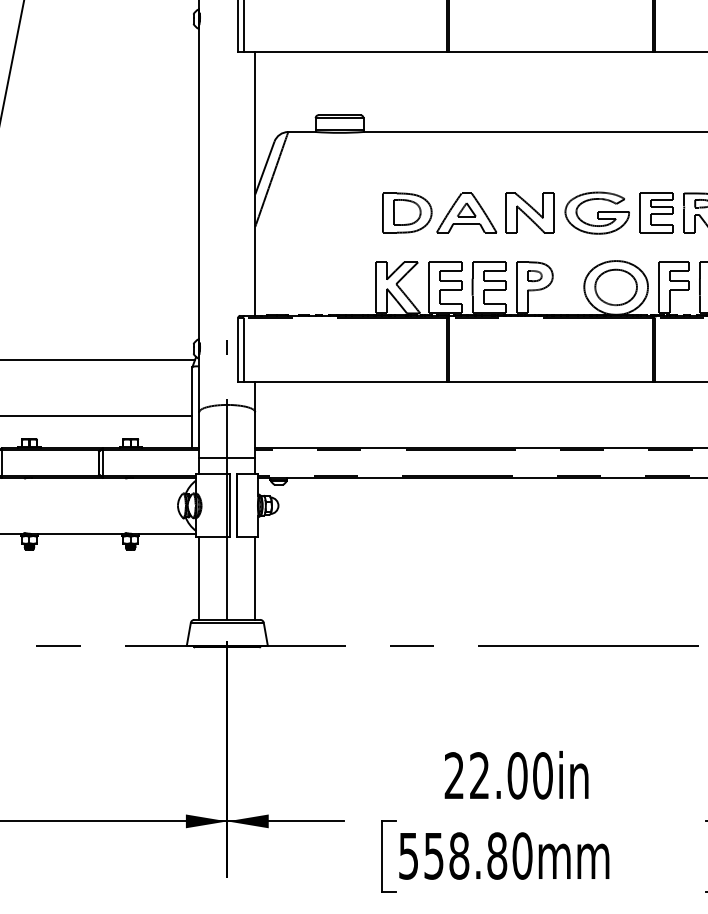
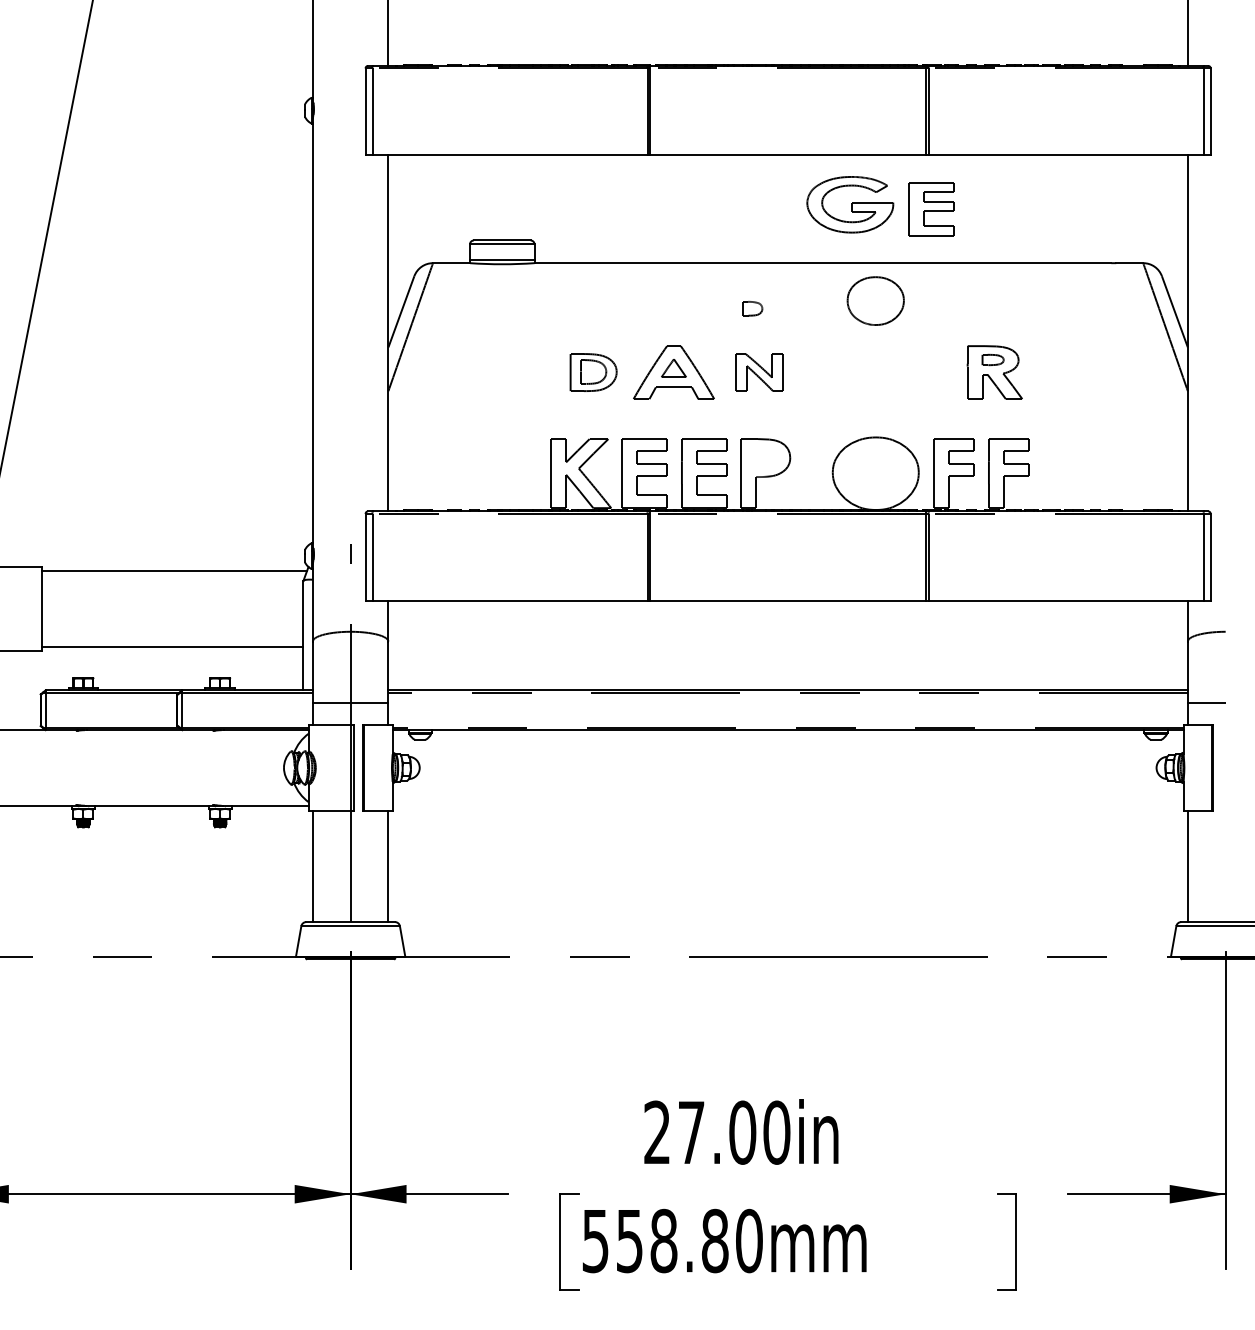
part: (407, 212) -> (593, 372), size x0.7
part: (530, 212) -> (759, 372), size x0.7
part: (597, 212) -> (850, 204), moved
part: (656, 212) -> (931, 209), moved
part: (534, 275) -> (752, 308), moved
part: (615, 287) -> (875, 300), moved
text: (479, 774) -> (691, 1131), 22.00in -> 27.00in

